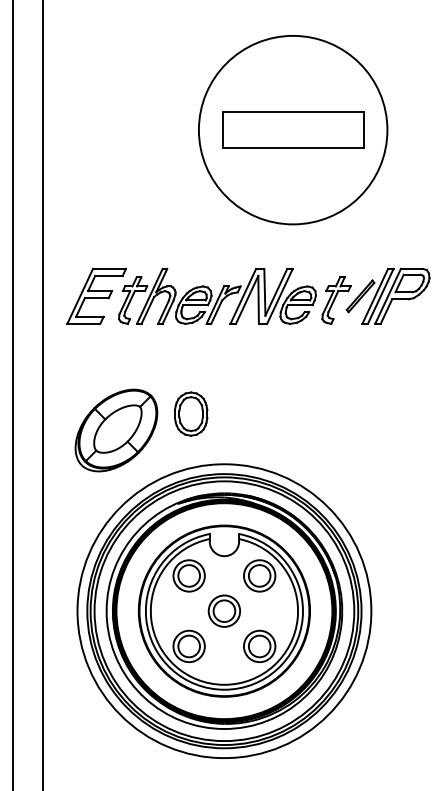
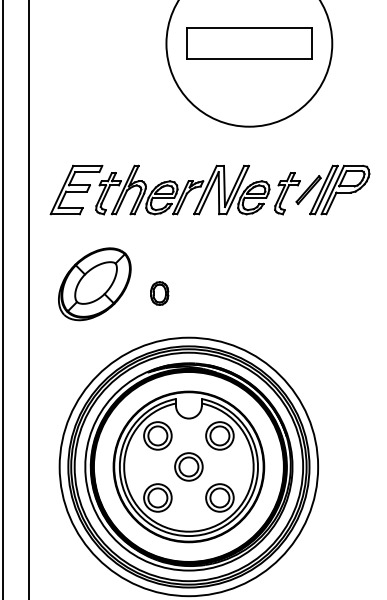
part: (191, 413) -> (159, 293), size x0.6
part: (116, 430) -> (94, 284), moved

